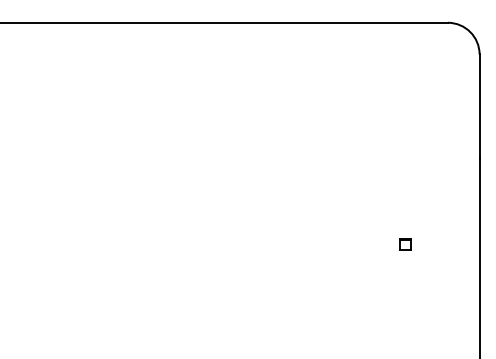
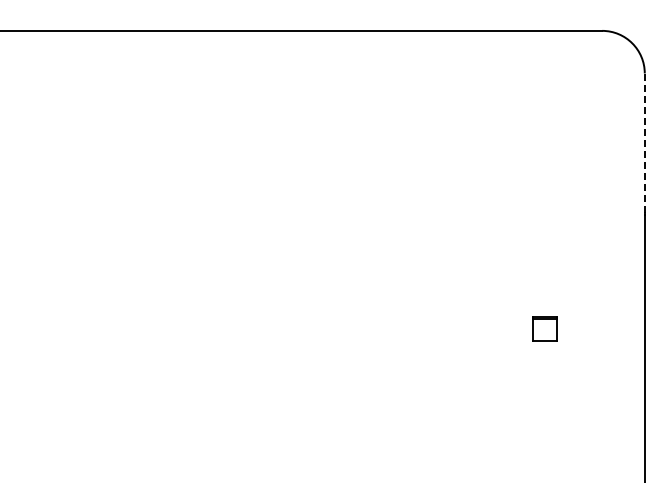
line: (479, 106) -> (644, 143), solid -> dashed
part: (405, 244) -> (545, 328), size x1.6

